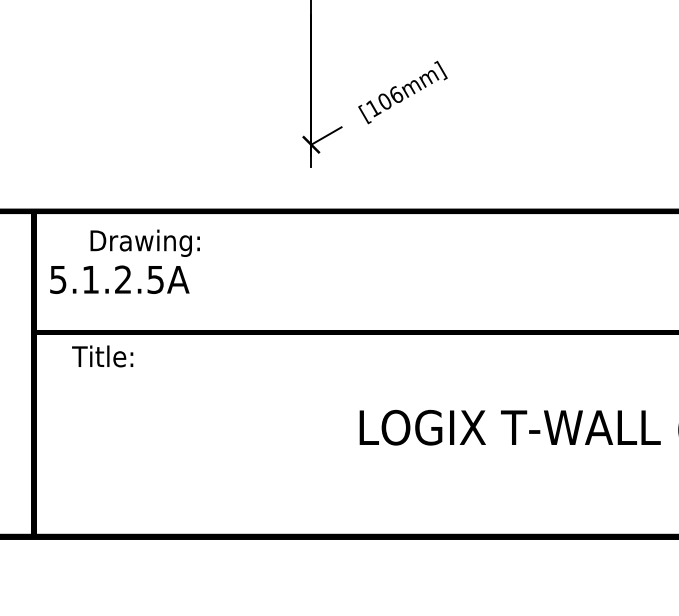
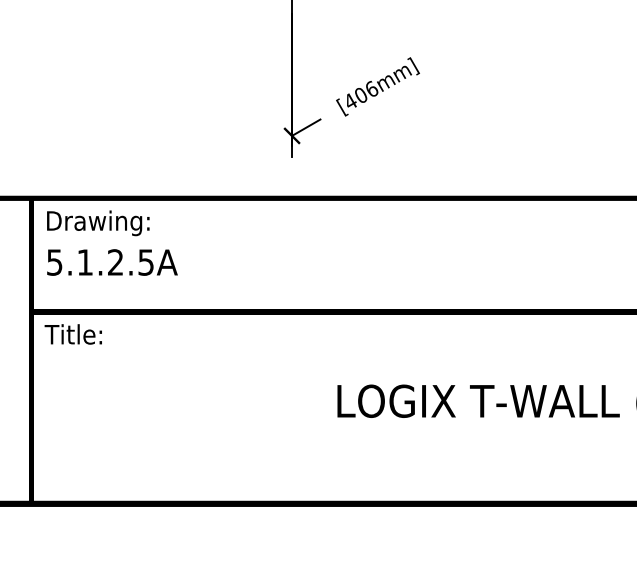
text: (373, 108) -> (350, 101), [106mm] -> [406mm]
text: (145, 243) -> (98, 223), moved
text: (101, 356) -> (72, 334), moved

